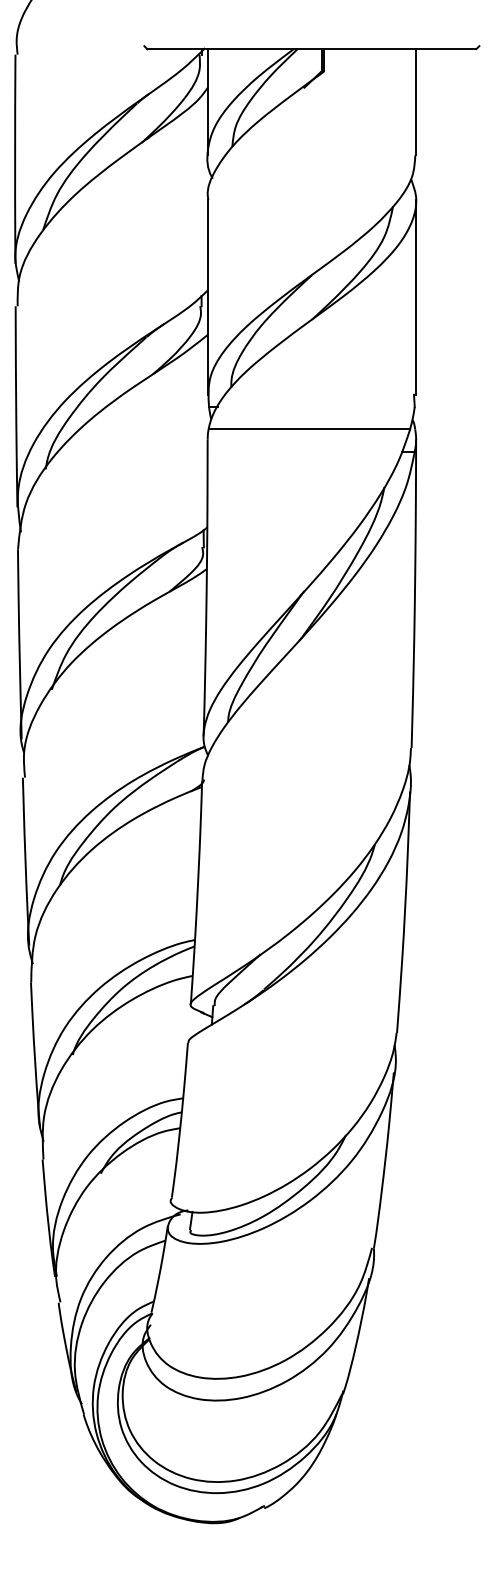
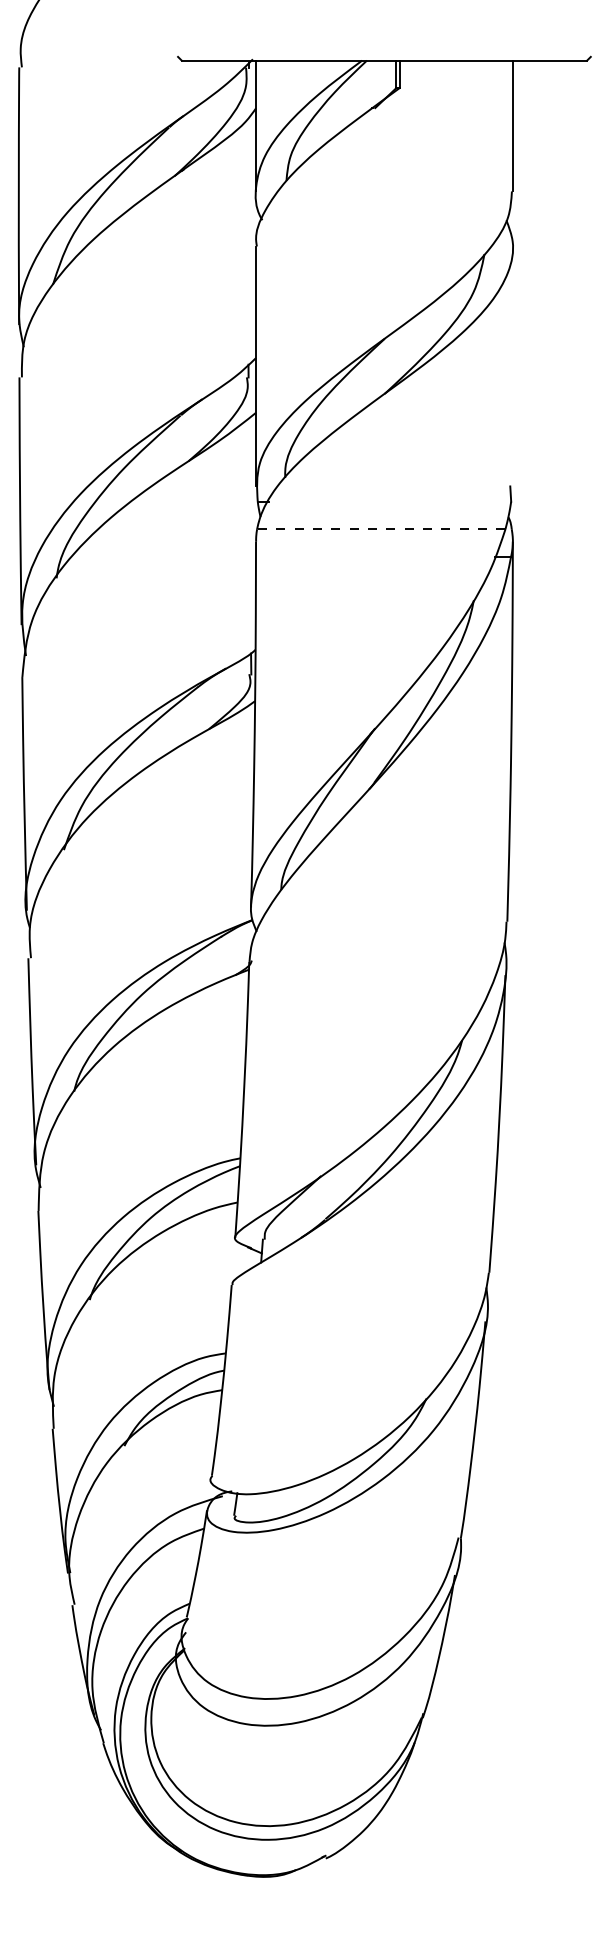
line: (415, 297) -> (512, 366), removed
line: (308, 429) -> (380, 529), solid -> dashed

